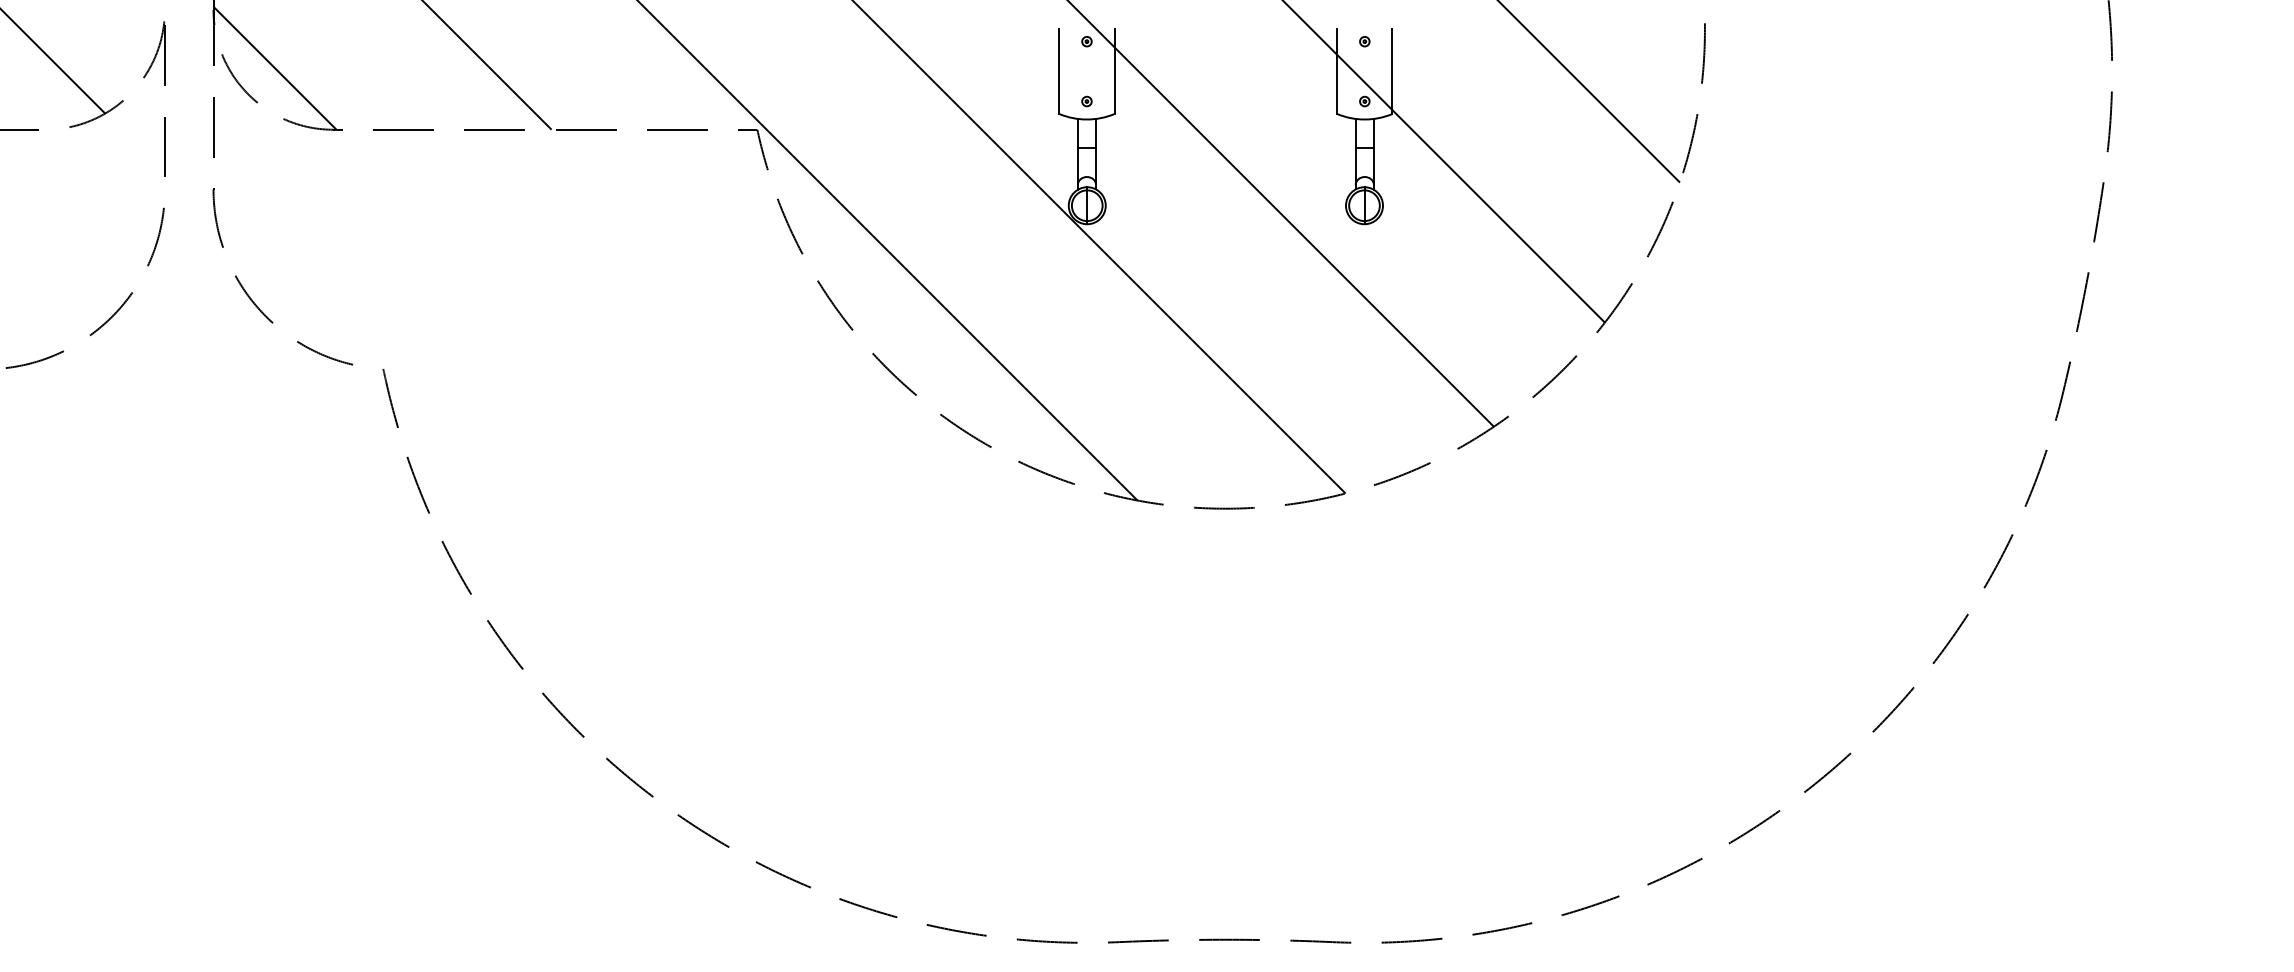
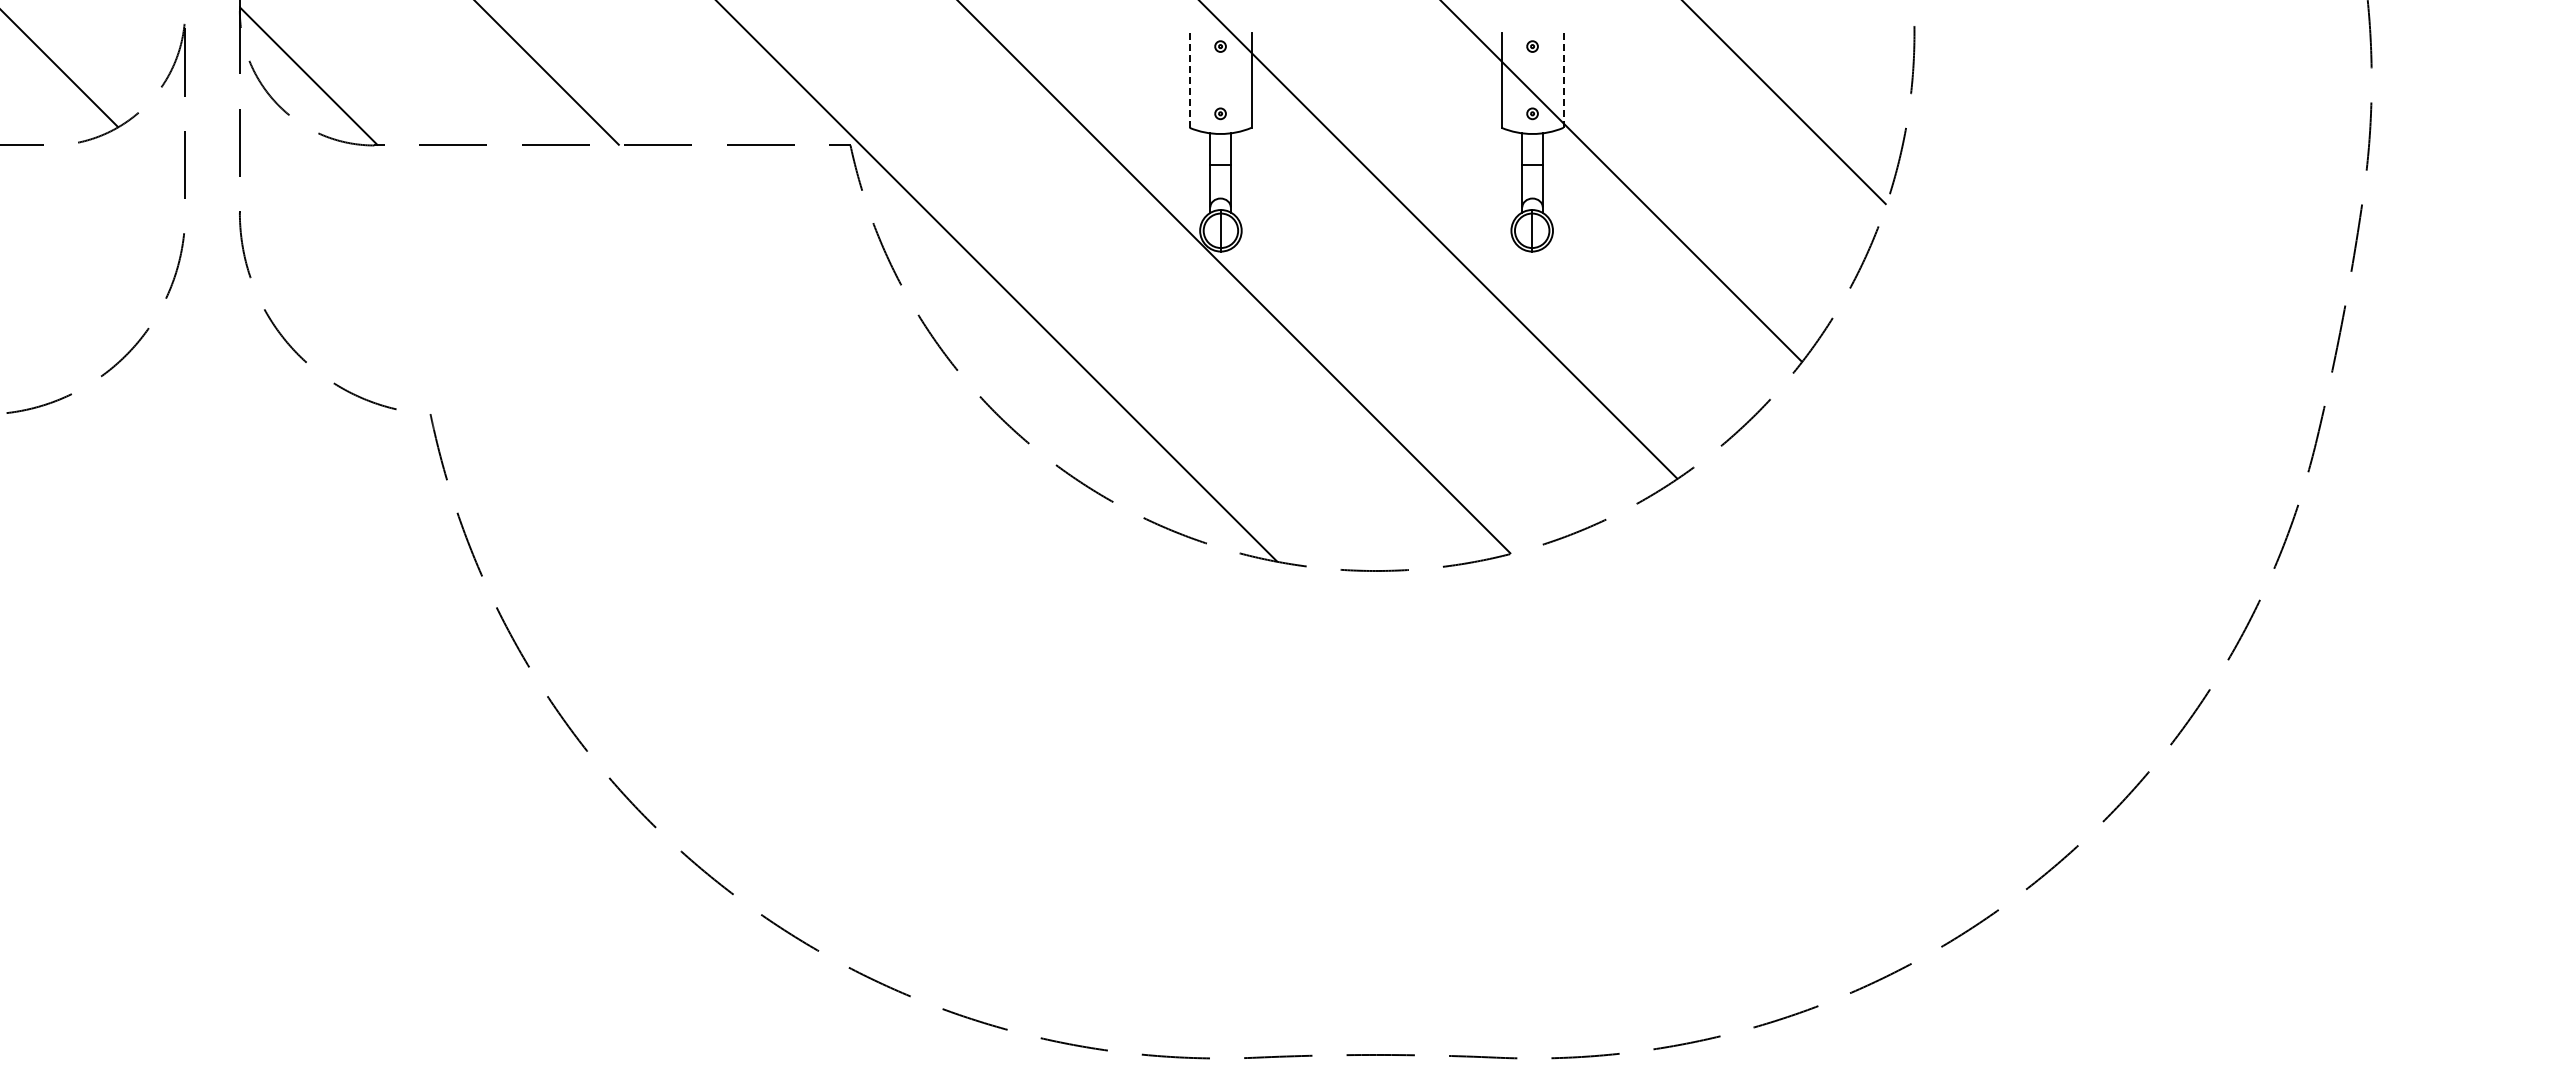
line: (1059, 71) -> (1189, 80), solid -> dashed
line: (1392, 71) -> (1563, 80), solid -> dashed

